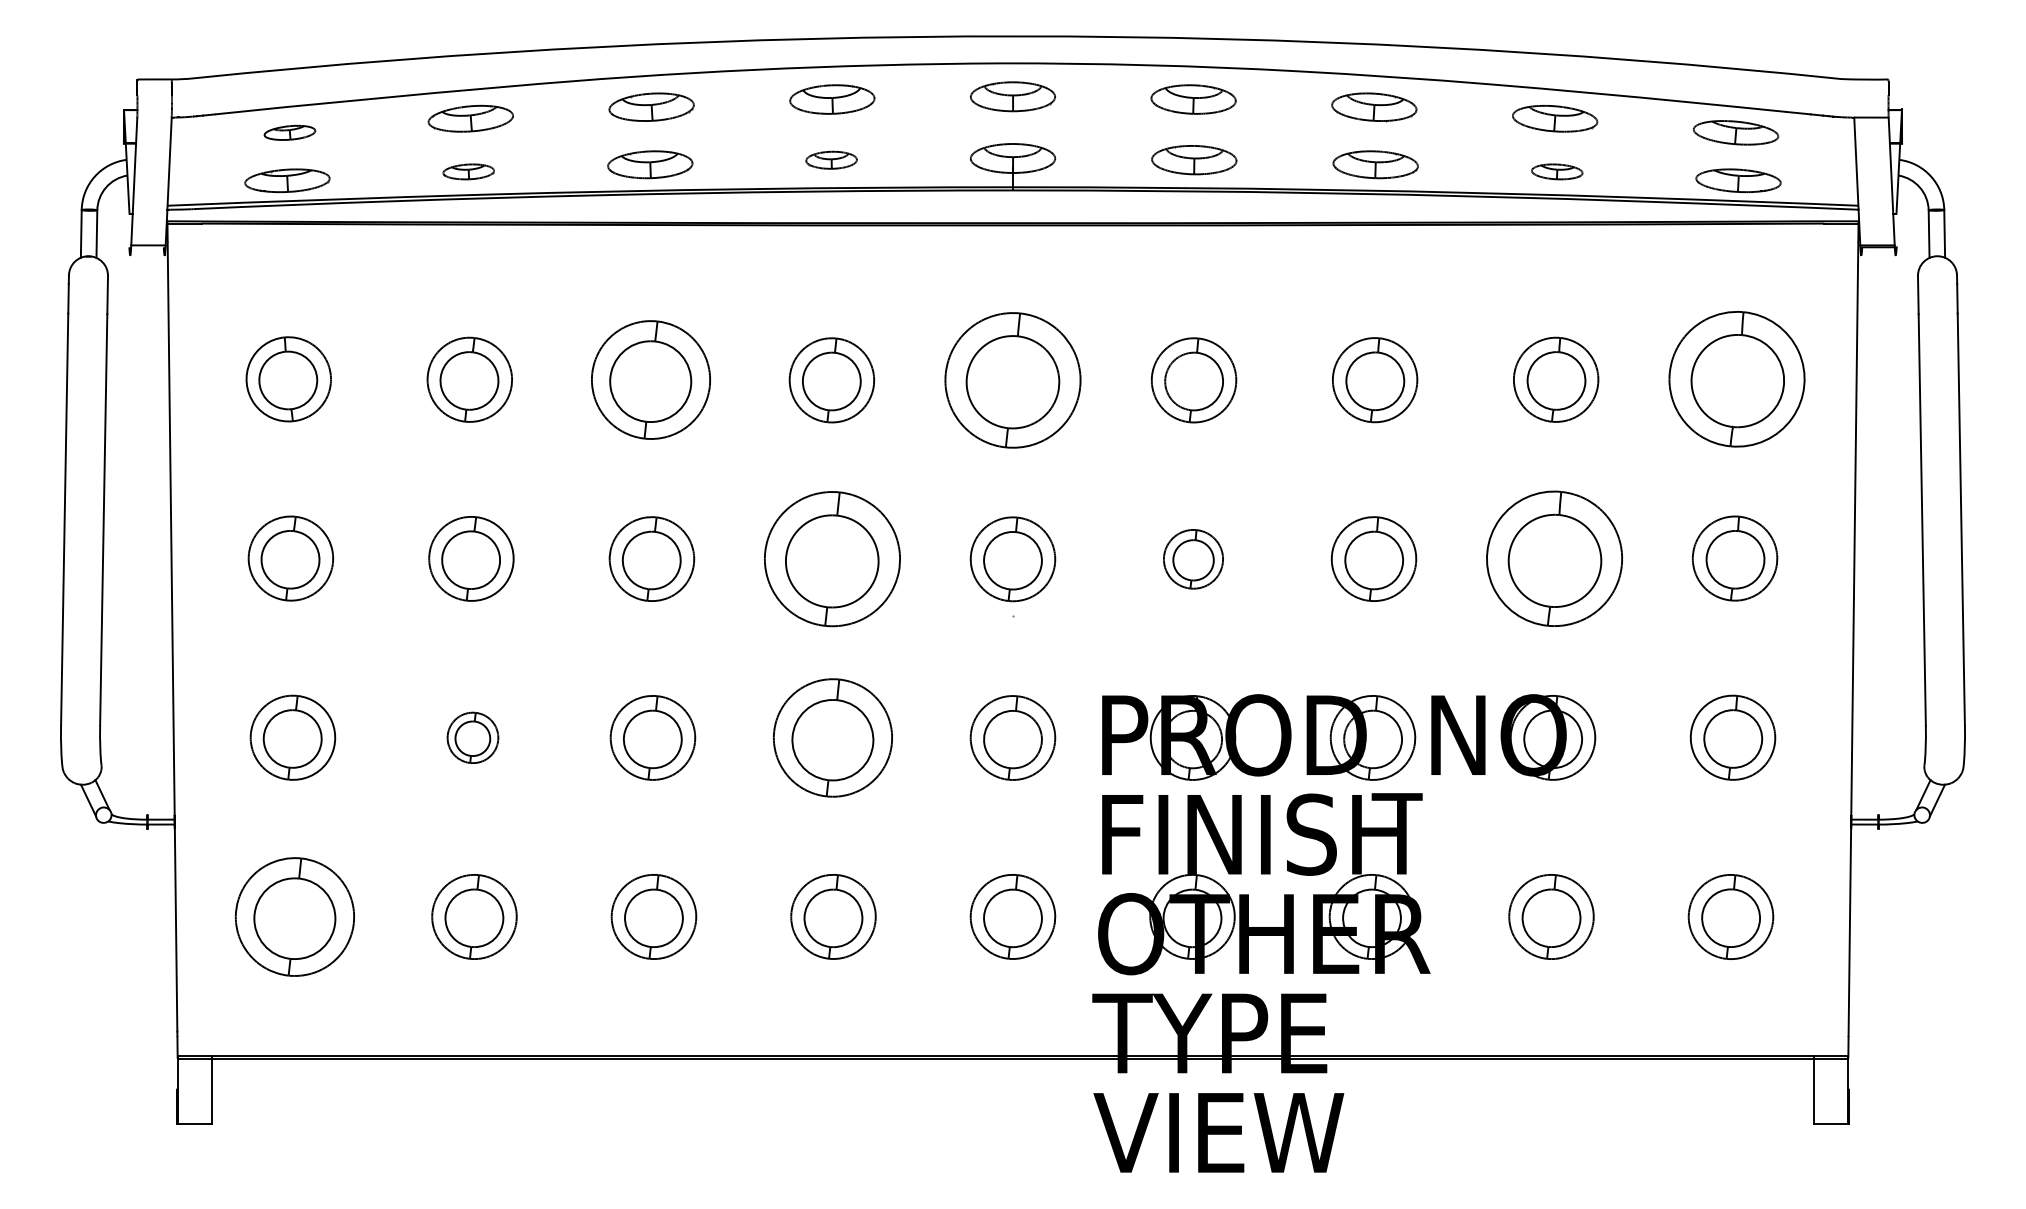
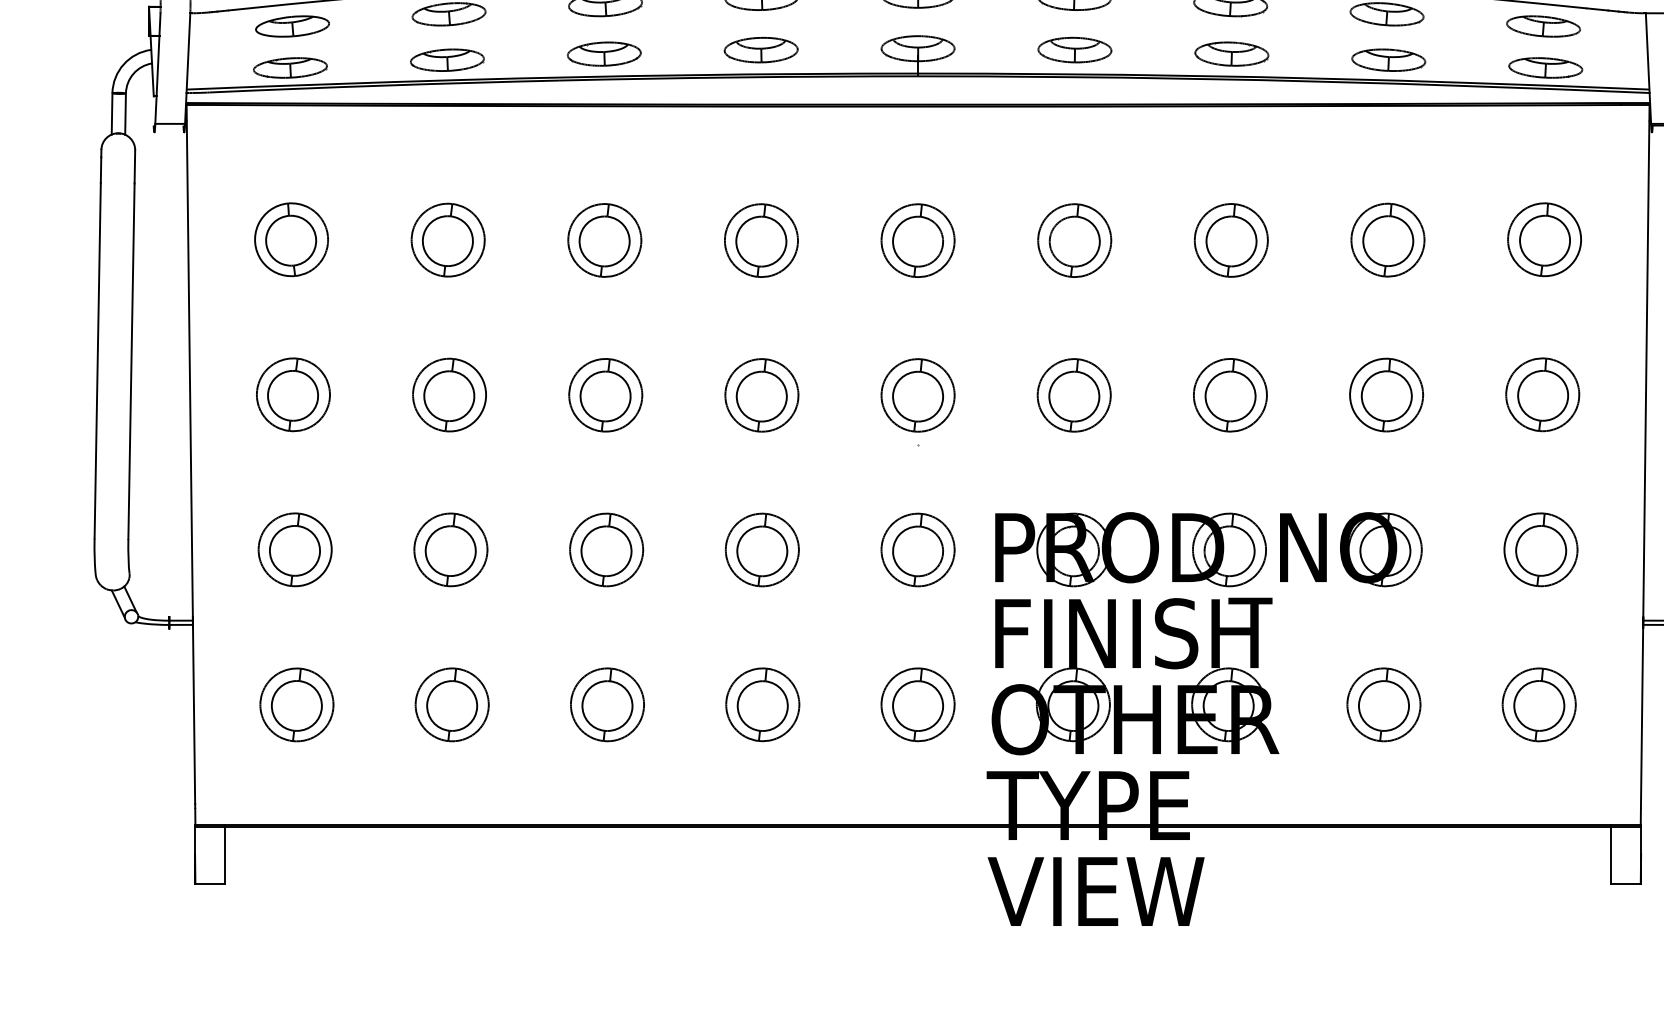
part: (289, 132) -> (292, 26), size x1.67
part: (831, 160) -> (761, 50), size x1.67
part: (468, 171) -> (447, 59), size x1.67
part: (1557, 171) -> (1389, 59), size x1.67
part: (1737, 379) -> (1544, 239), size x0.62
part: (650, 380) -> (604, 240), size x0.71
part: (1012, 380) -> (917, 240), size x0.62
part: (1554, 558) -> (1386, 394), size x0.62
part: (832, 559) -> (761, 395), size x0.62
part: (1193, 559) -> (1074, 395), size x1.43
part: (472, 737) -> (450, 549), size x1.67
part: (832, 737) -> (761, 549), size x0.71
part: (294, 916) -> (296, 704), size x0.71

